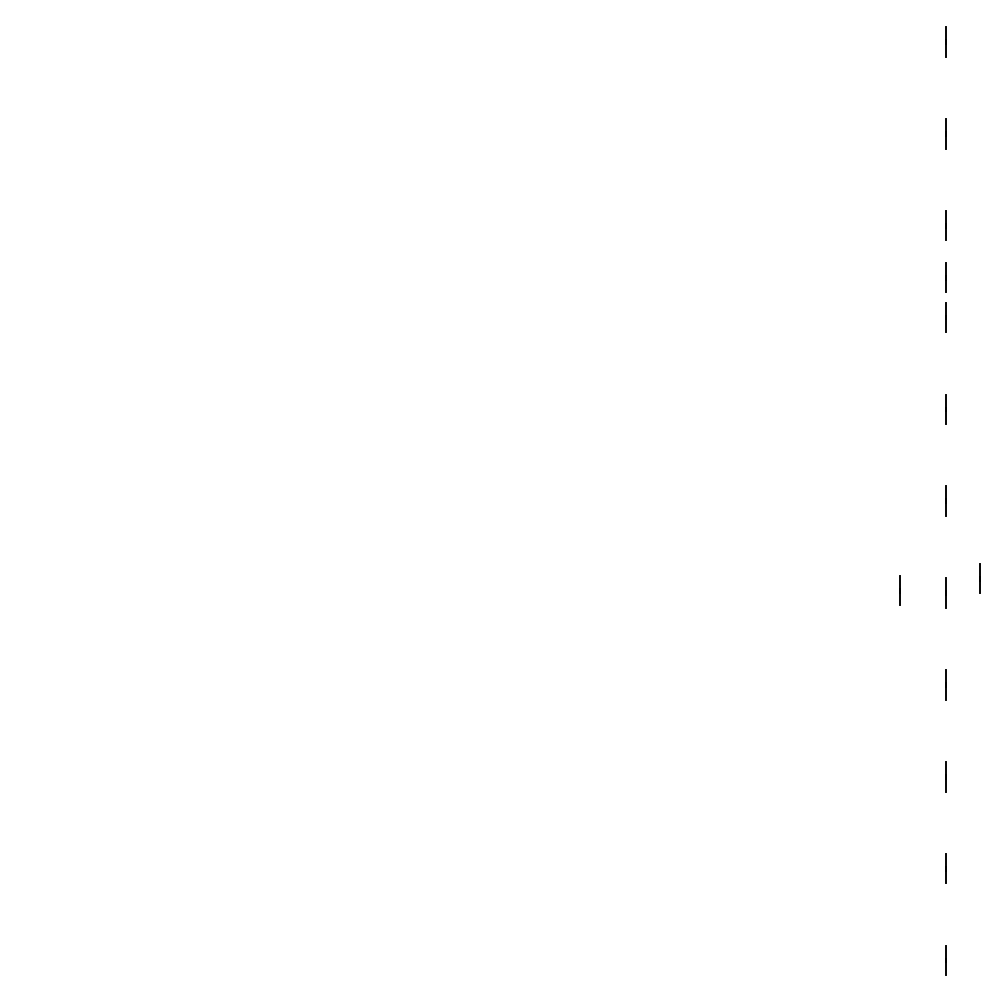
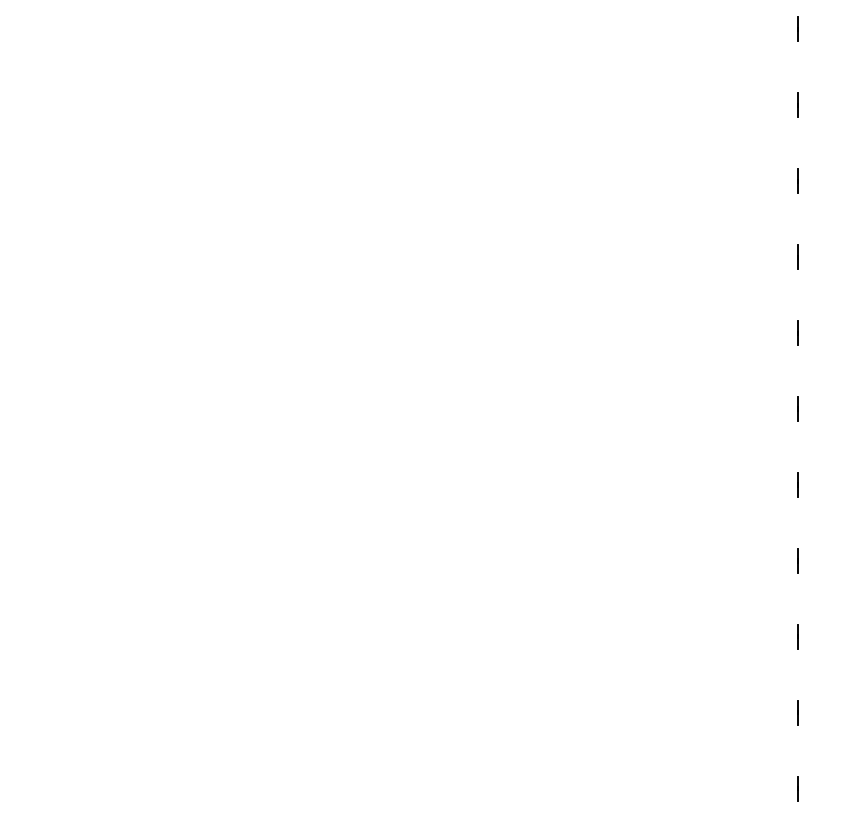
line: (945, 276) -> (797, 223), removed
line: (979, 578) -> (825, 472), removed
line: (899, 590) -> (759, 482), removed

